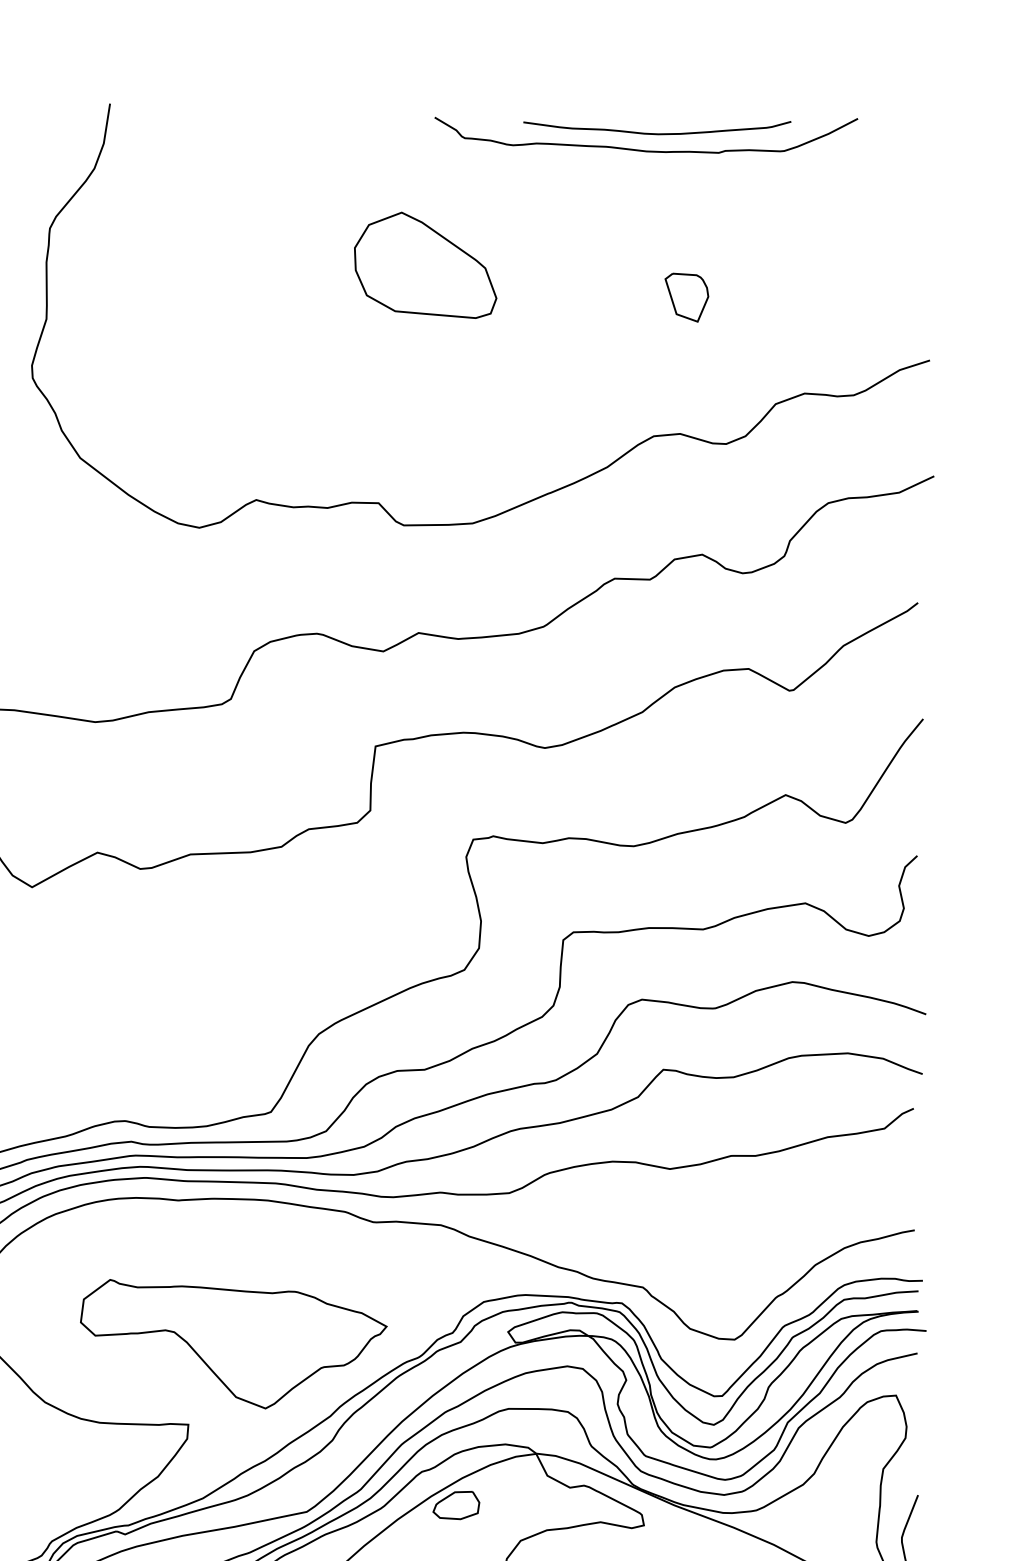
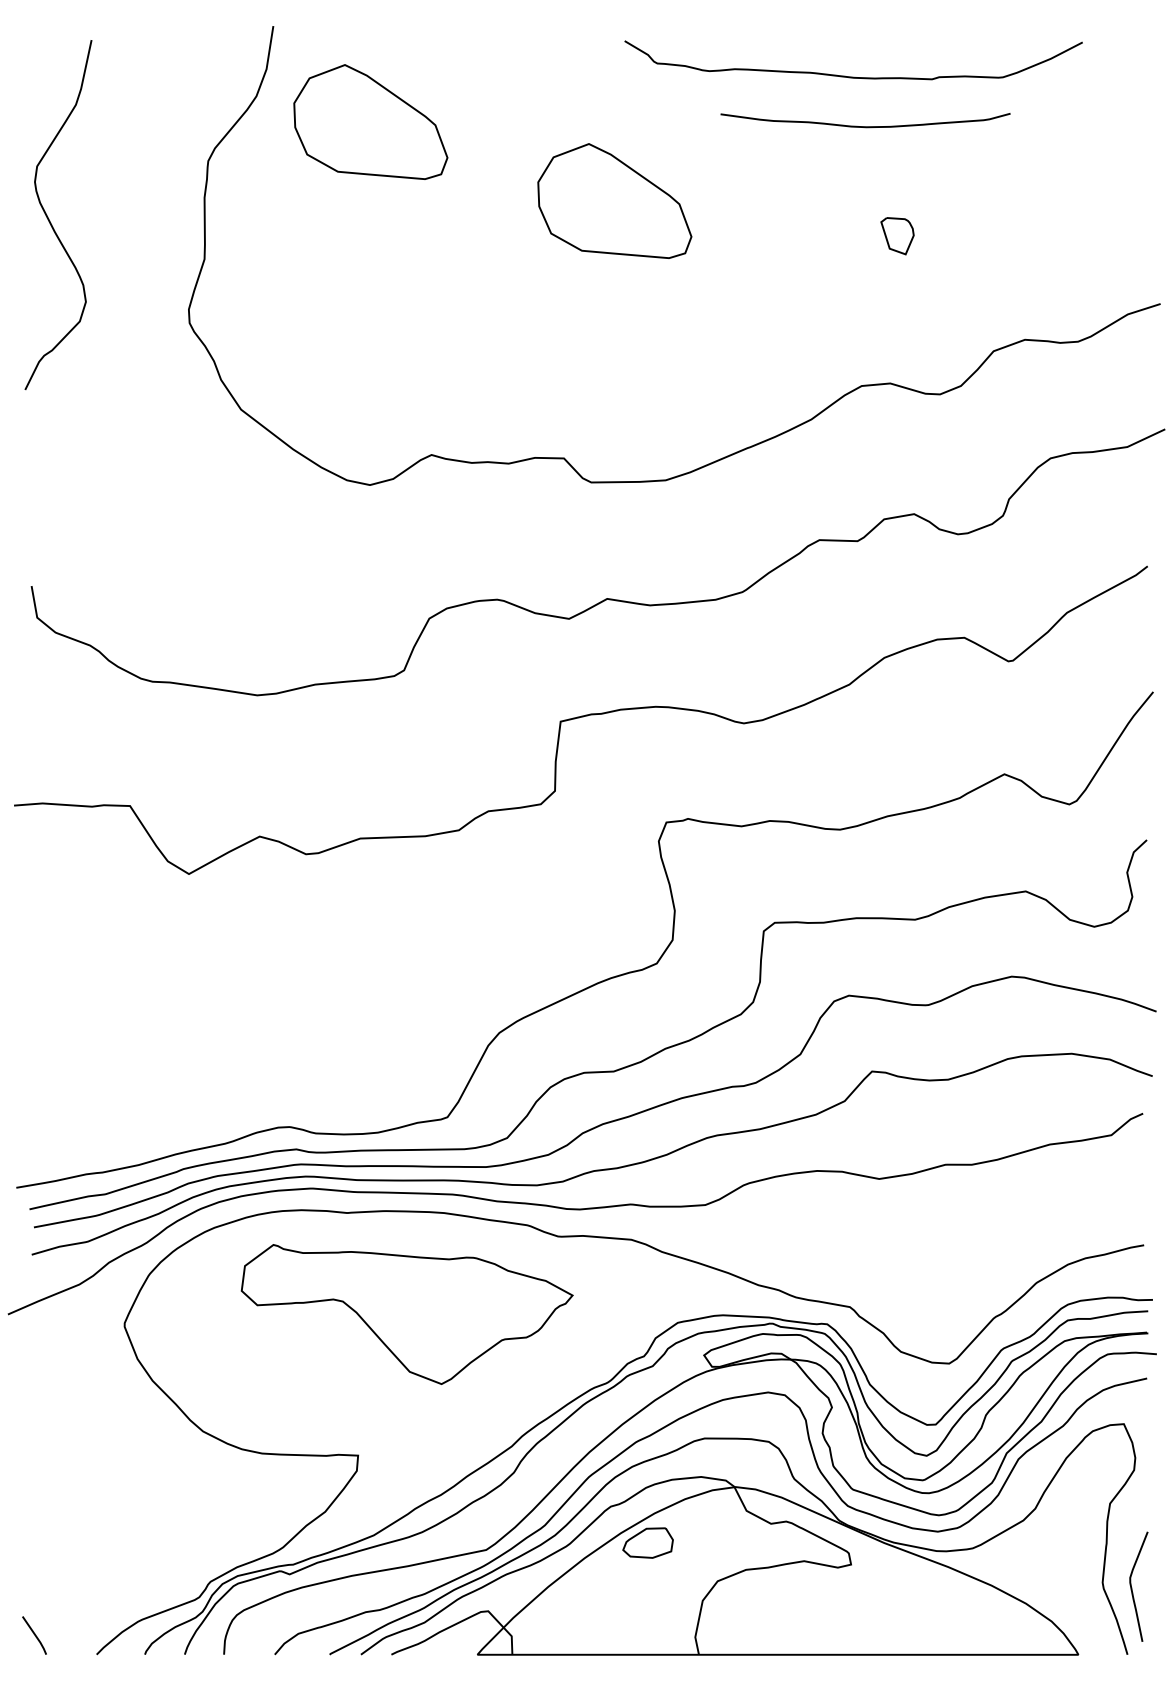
curve: (657, 133) -> (865, 126), moved
part: (199, 191) -> (370, 121), added
part: (686, 298) -> (897, 236), size x0.7
part: (233, 1344) -> (406, 1314), moved

